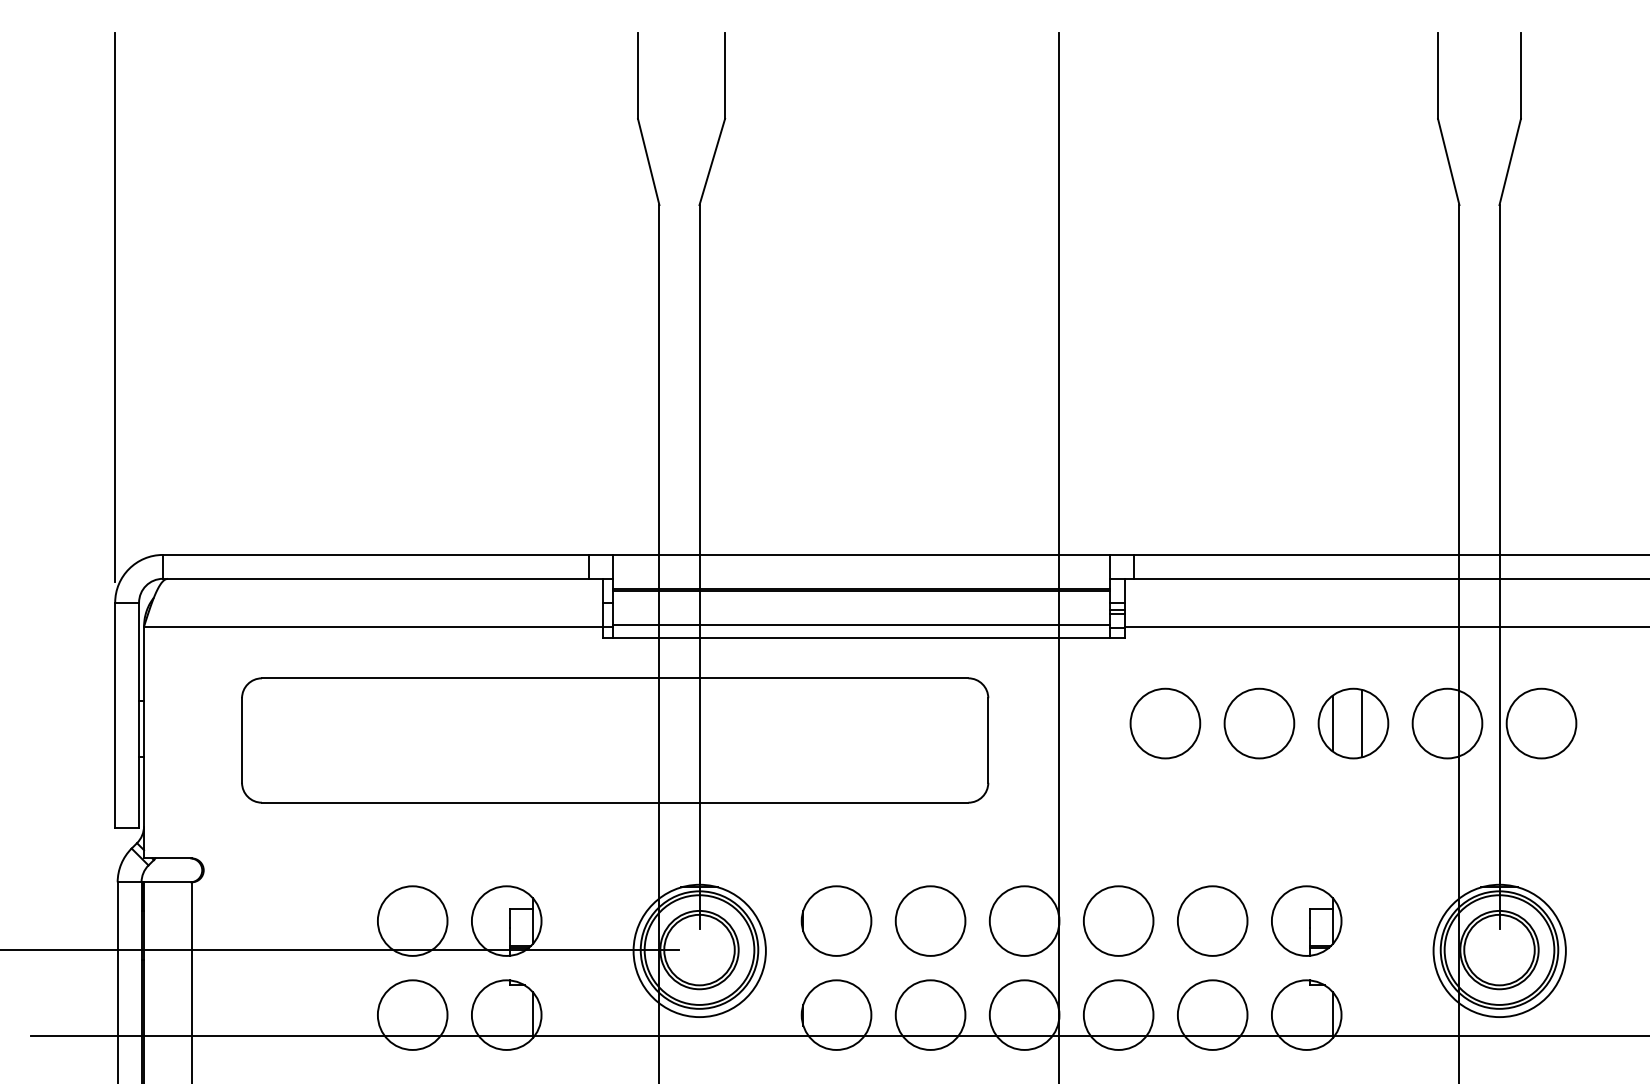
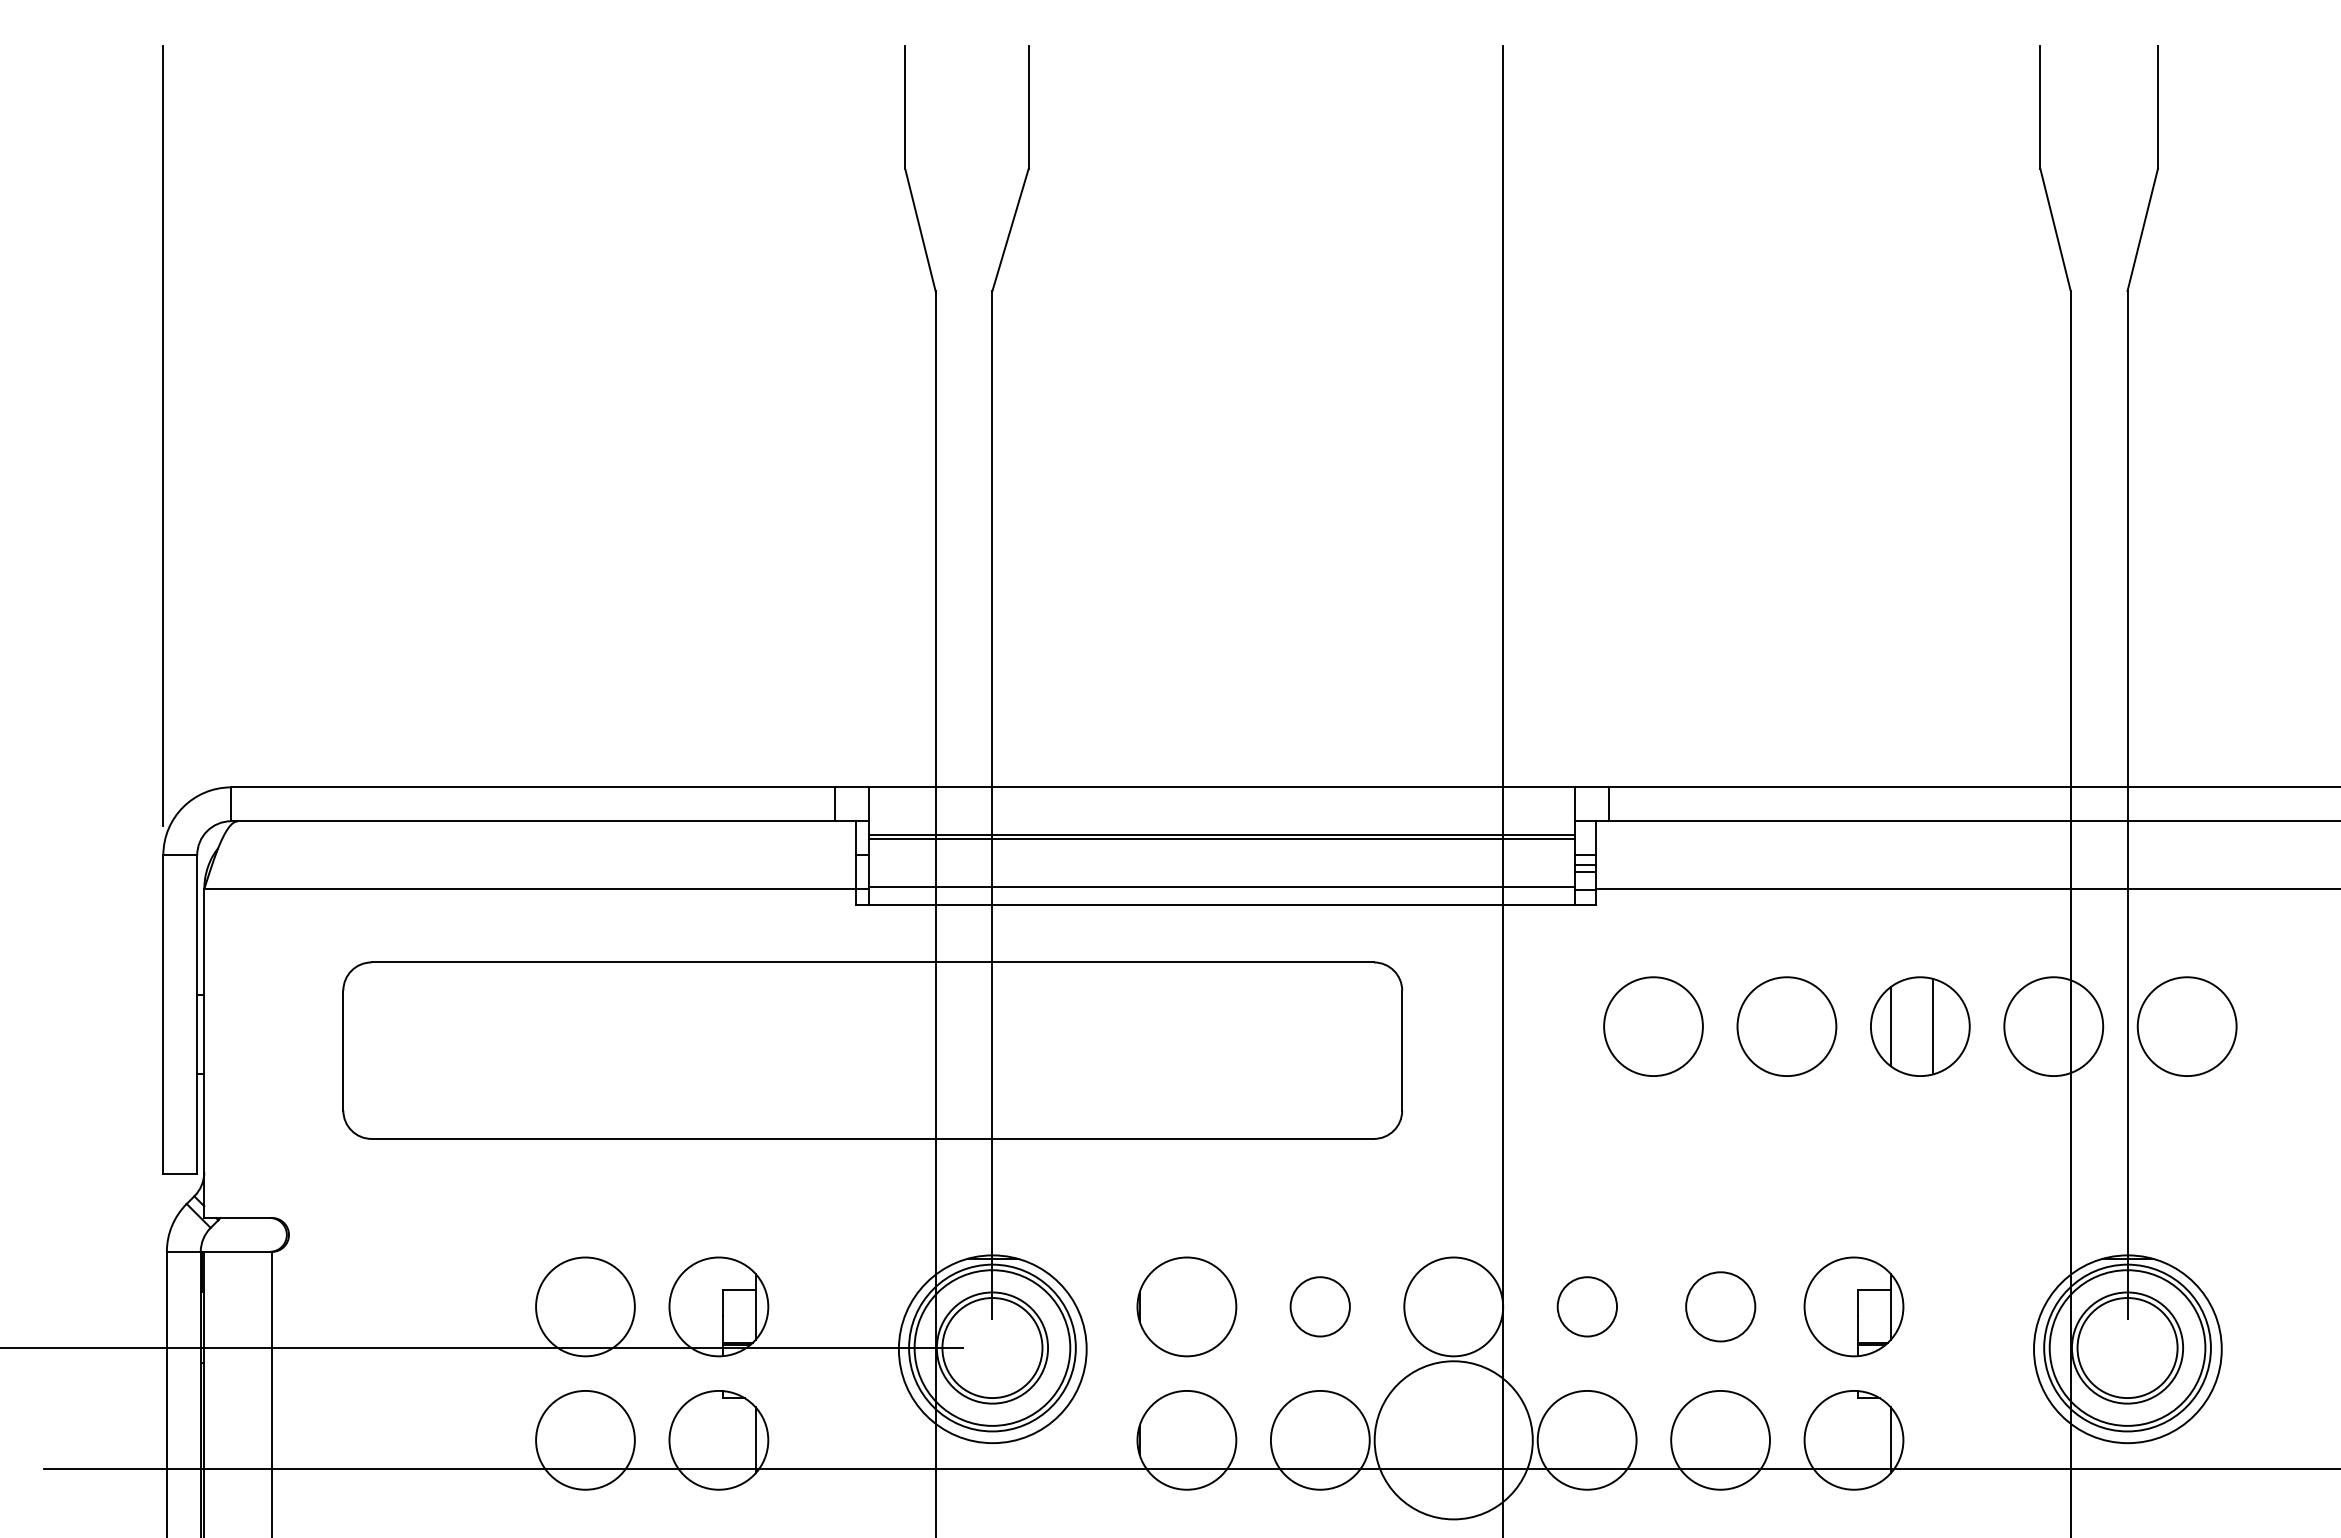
circle: (930, 920) -> (1320, 1306), size x0.6
circle: (1118, 920) -> (1586, 1306), size x0.6
circle: (1212, 920) -> (1720, 1306), size x0.7
circle: (1024, 1014) -> (1453, 1439), size x1.6

